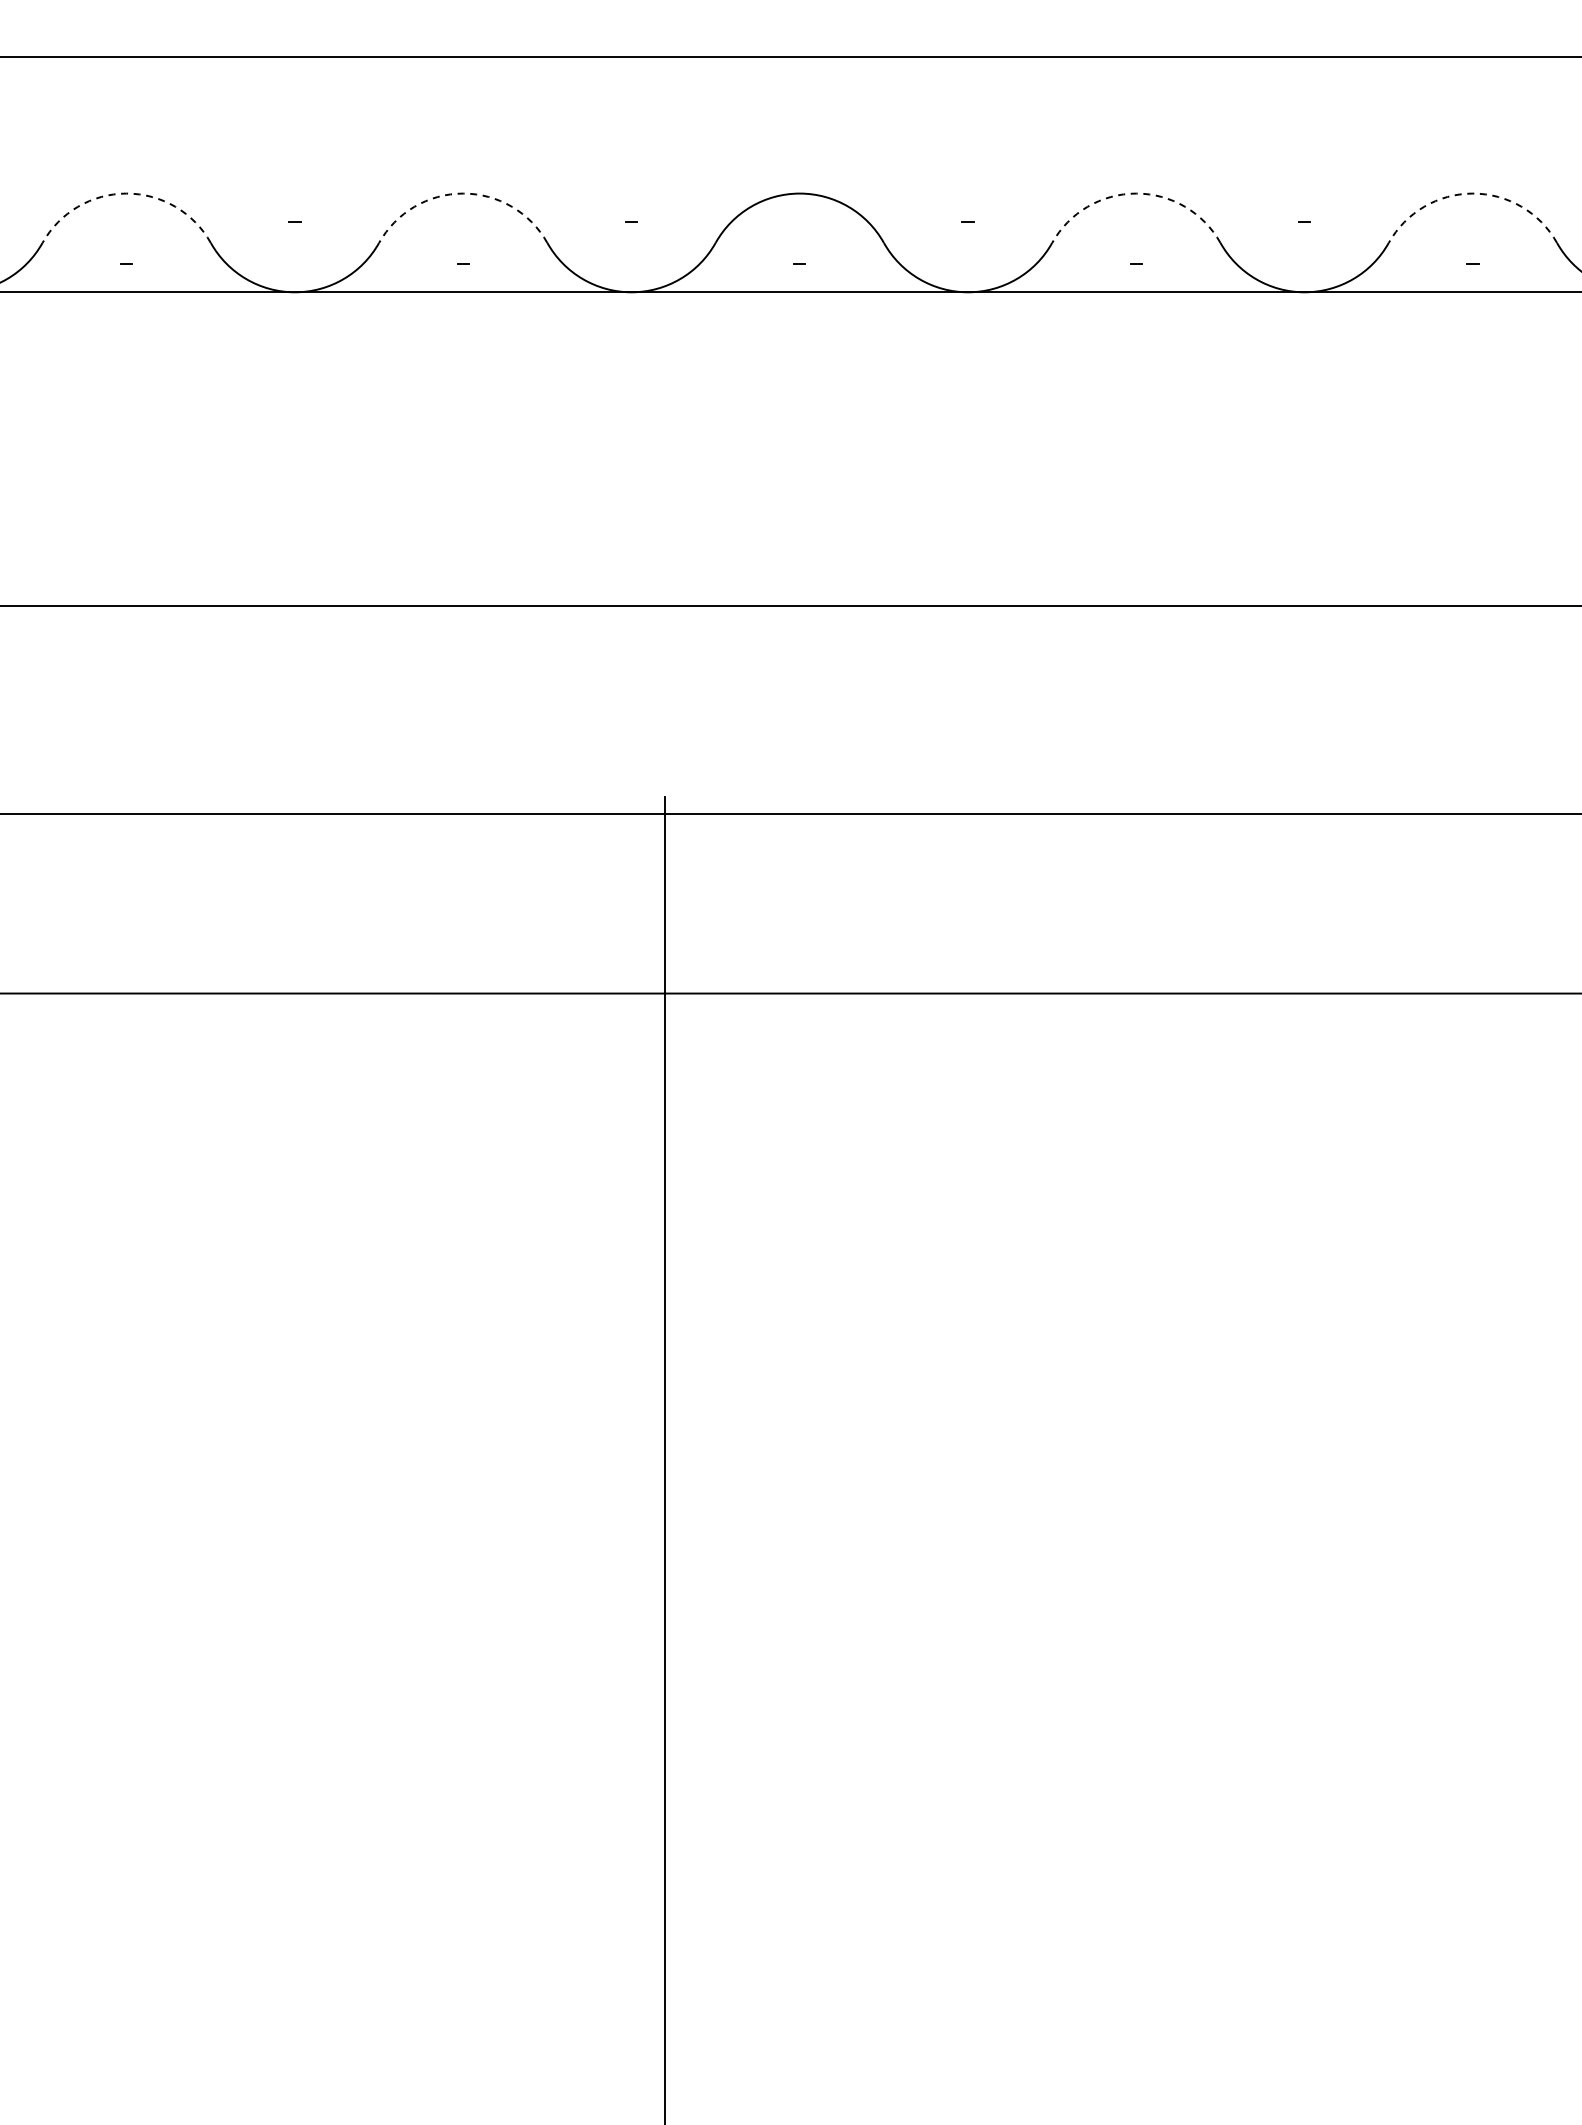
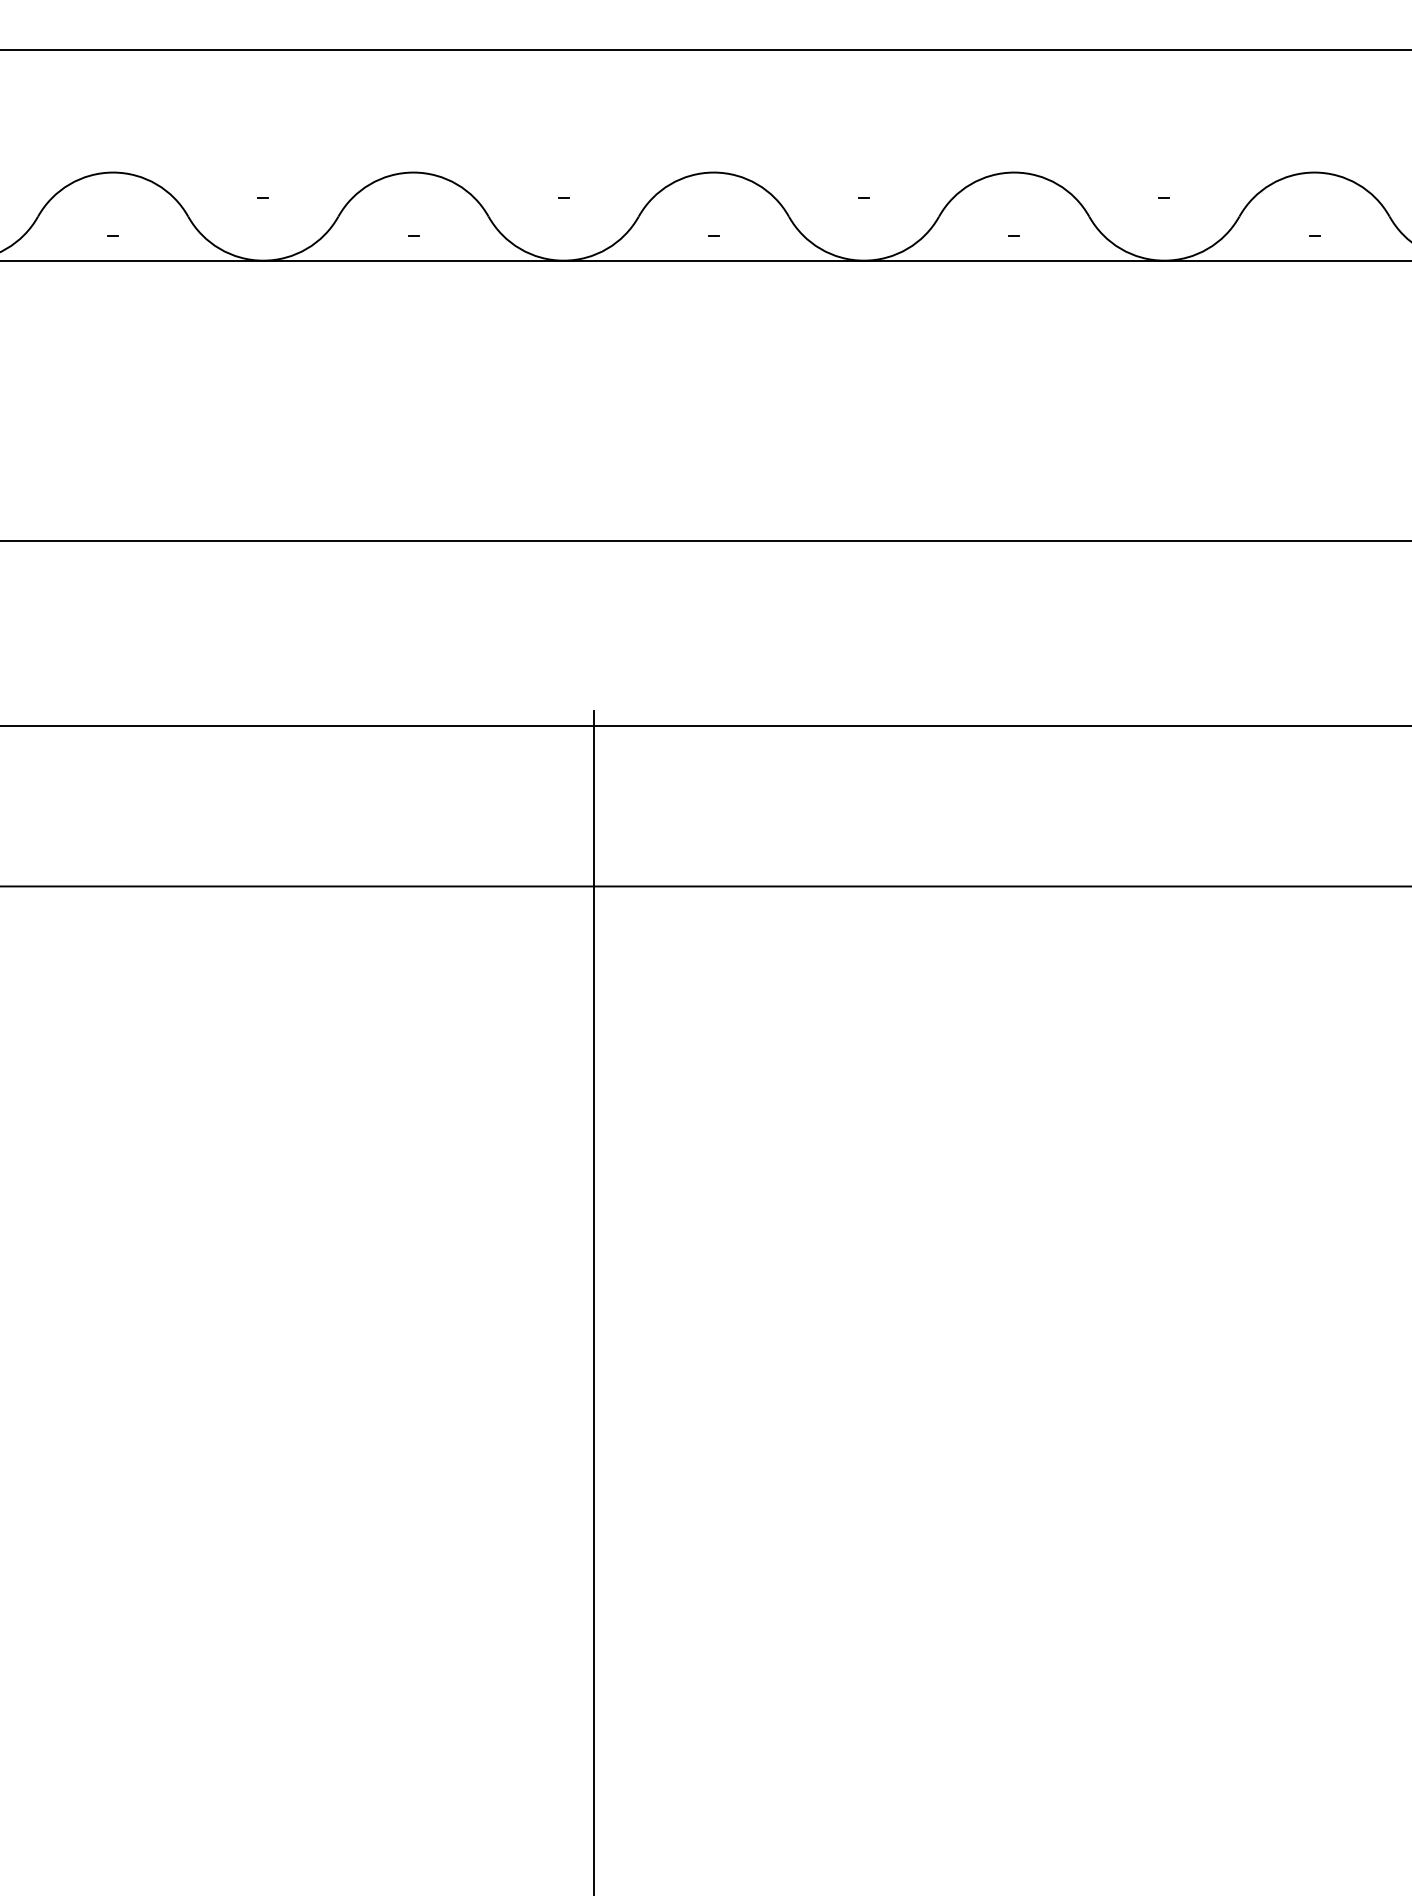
arc: (126, 193) -> (113, 172), dashed -> solid
arc: (463, 193) -> (413, 172), dashed -> solid
arc: (1136, 193) -> (1014, 172), dashed -> solid
arc: (1472, 193) -> (1314, 172), dashed -> solid

